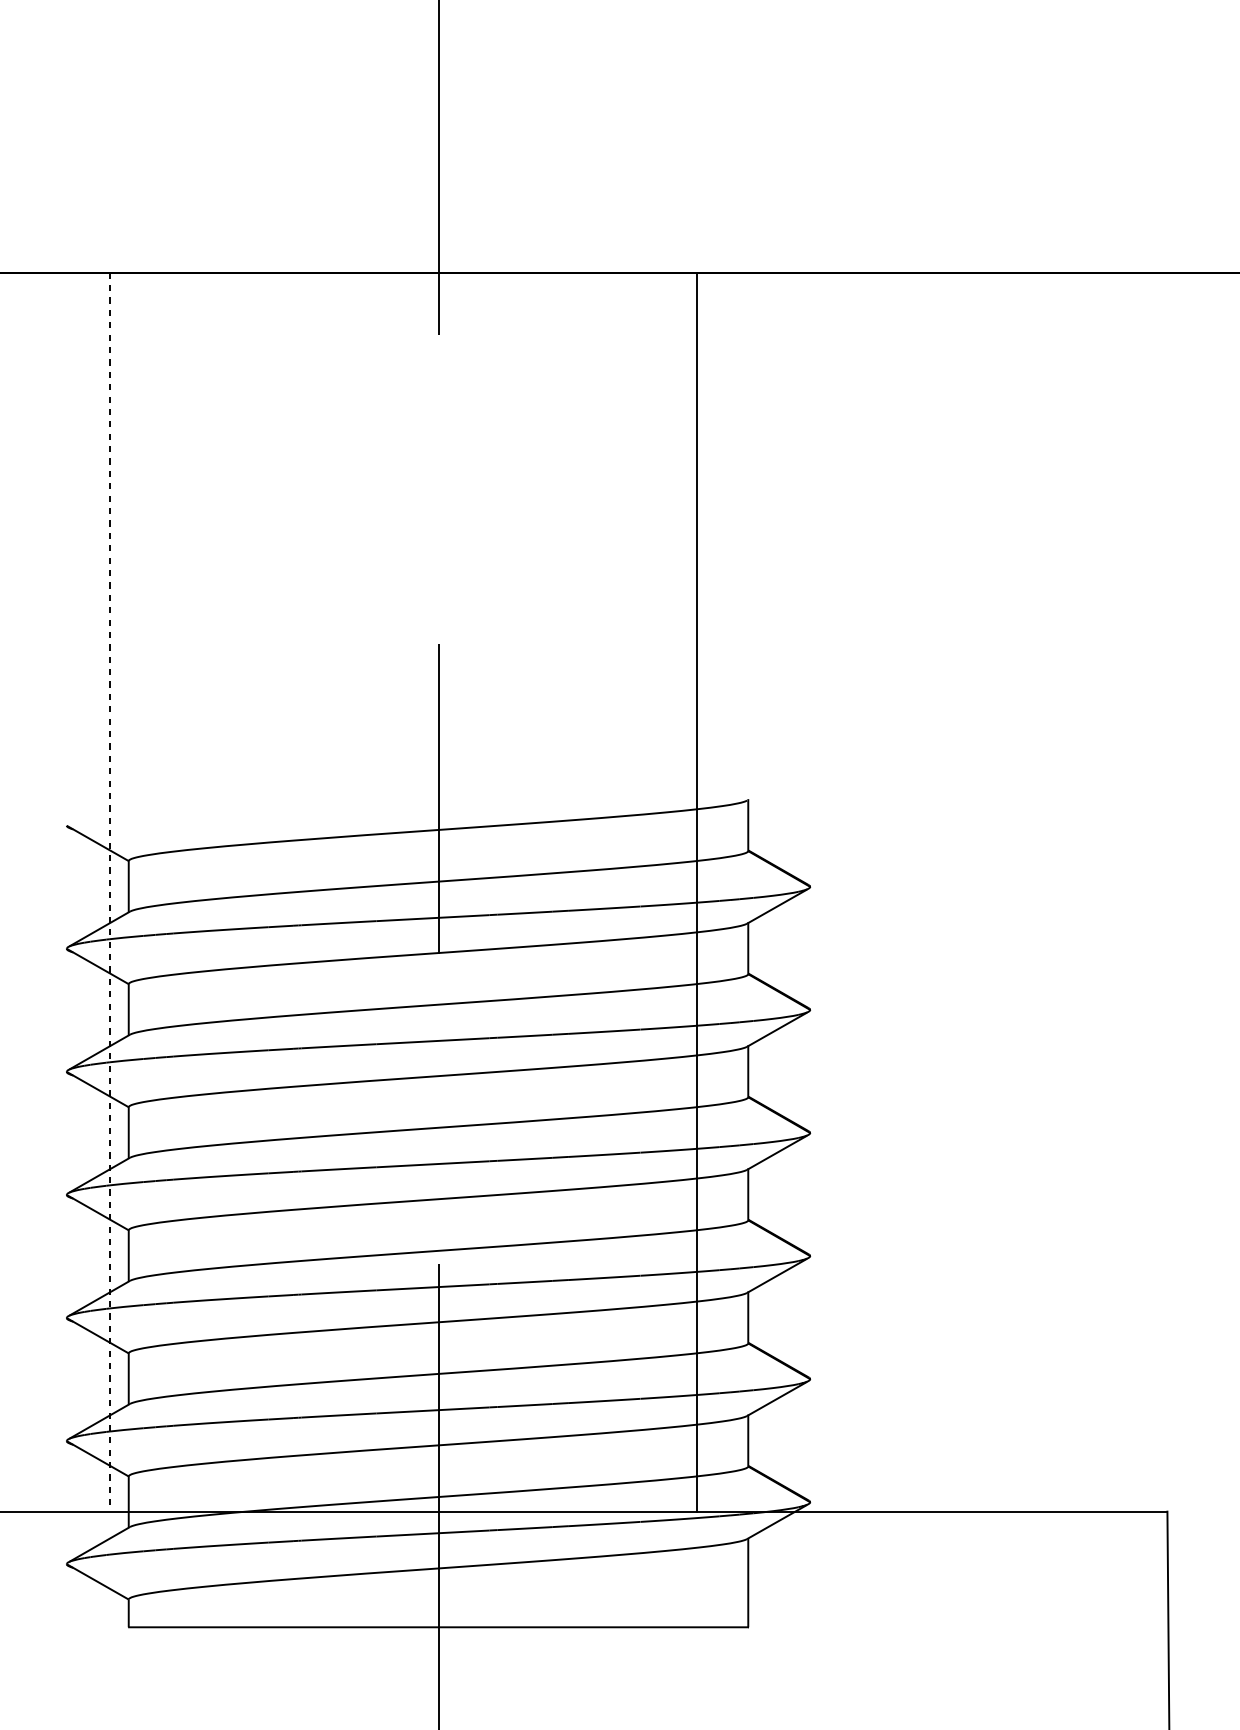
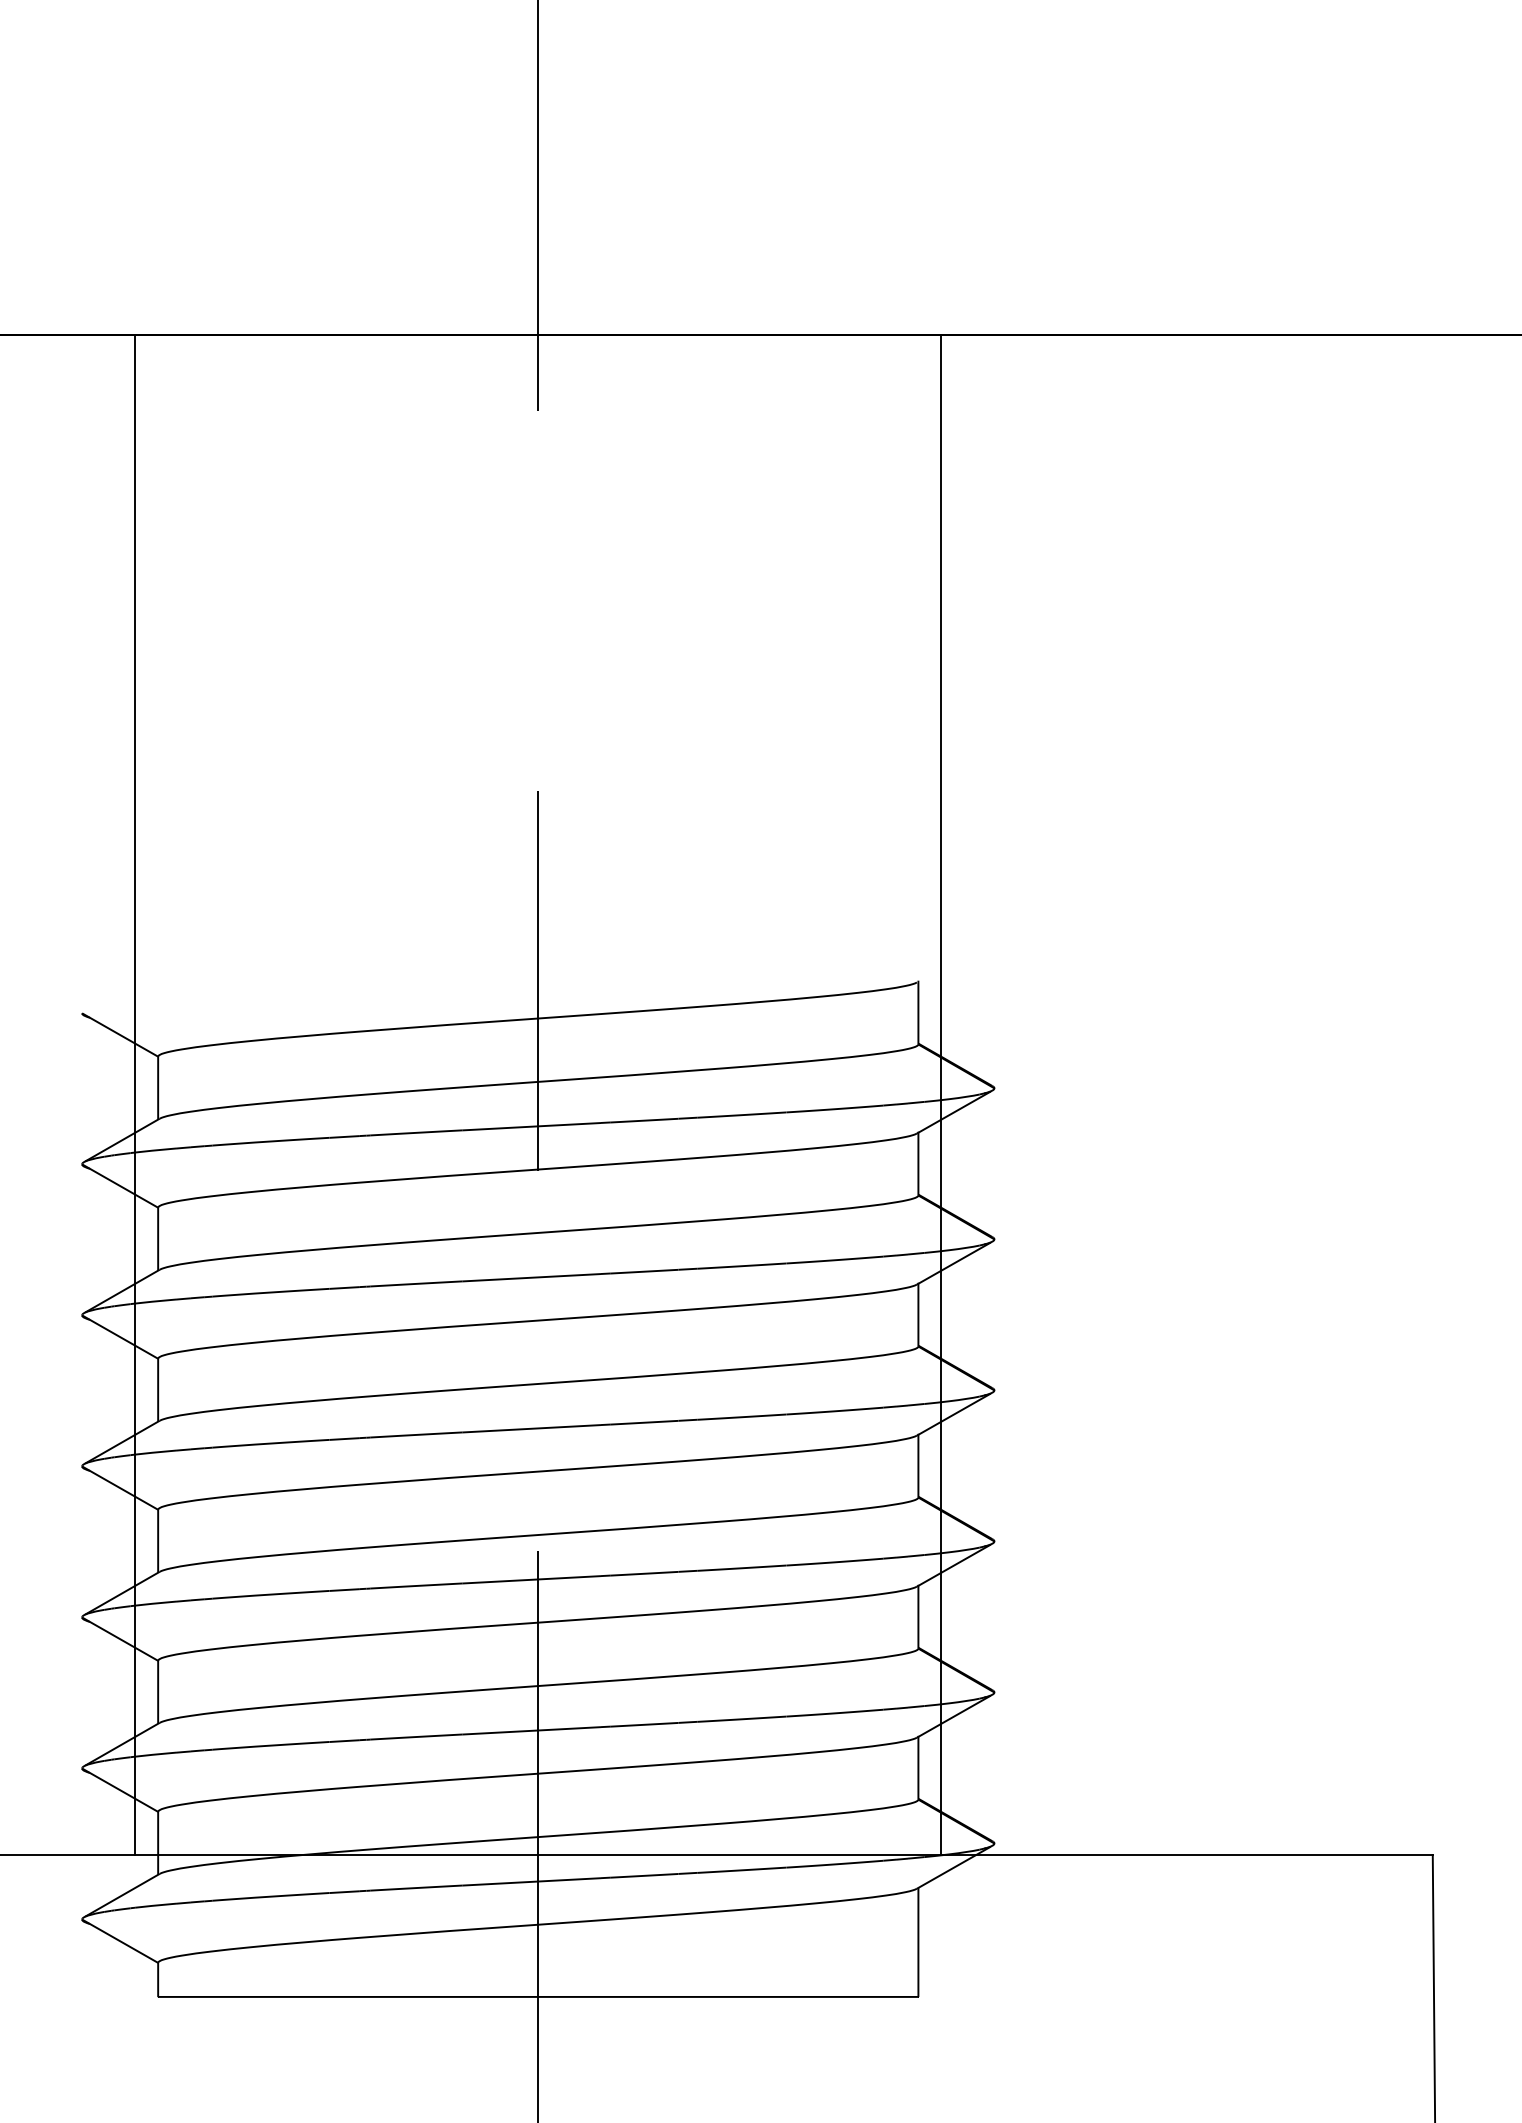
line: (697, 891) -> (941, 1094), moved
line: (110, 892) -> (135, 1095), dashed -> solid

